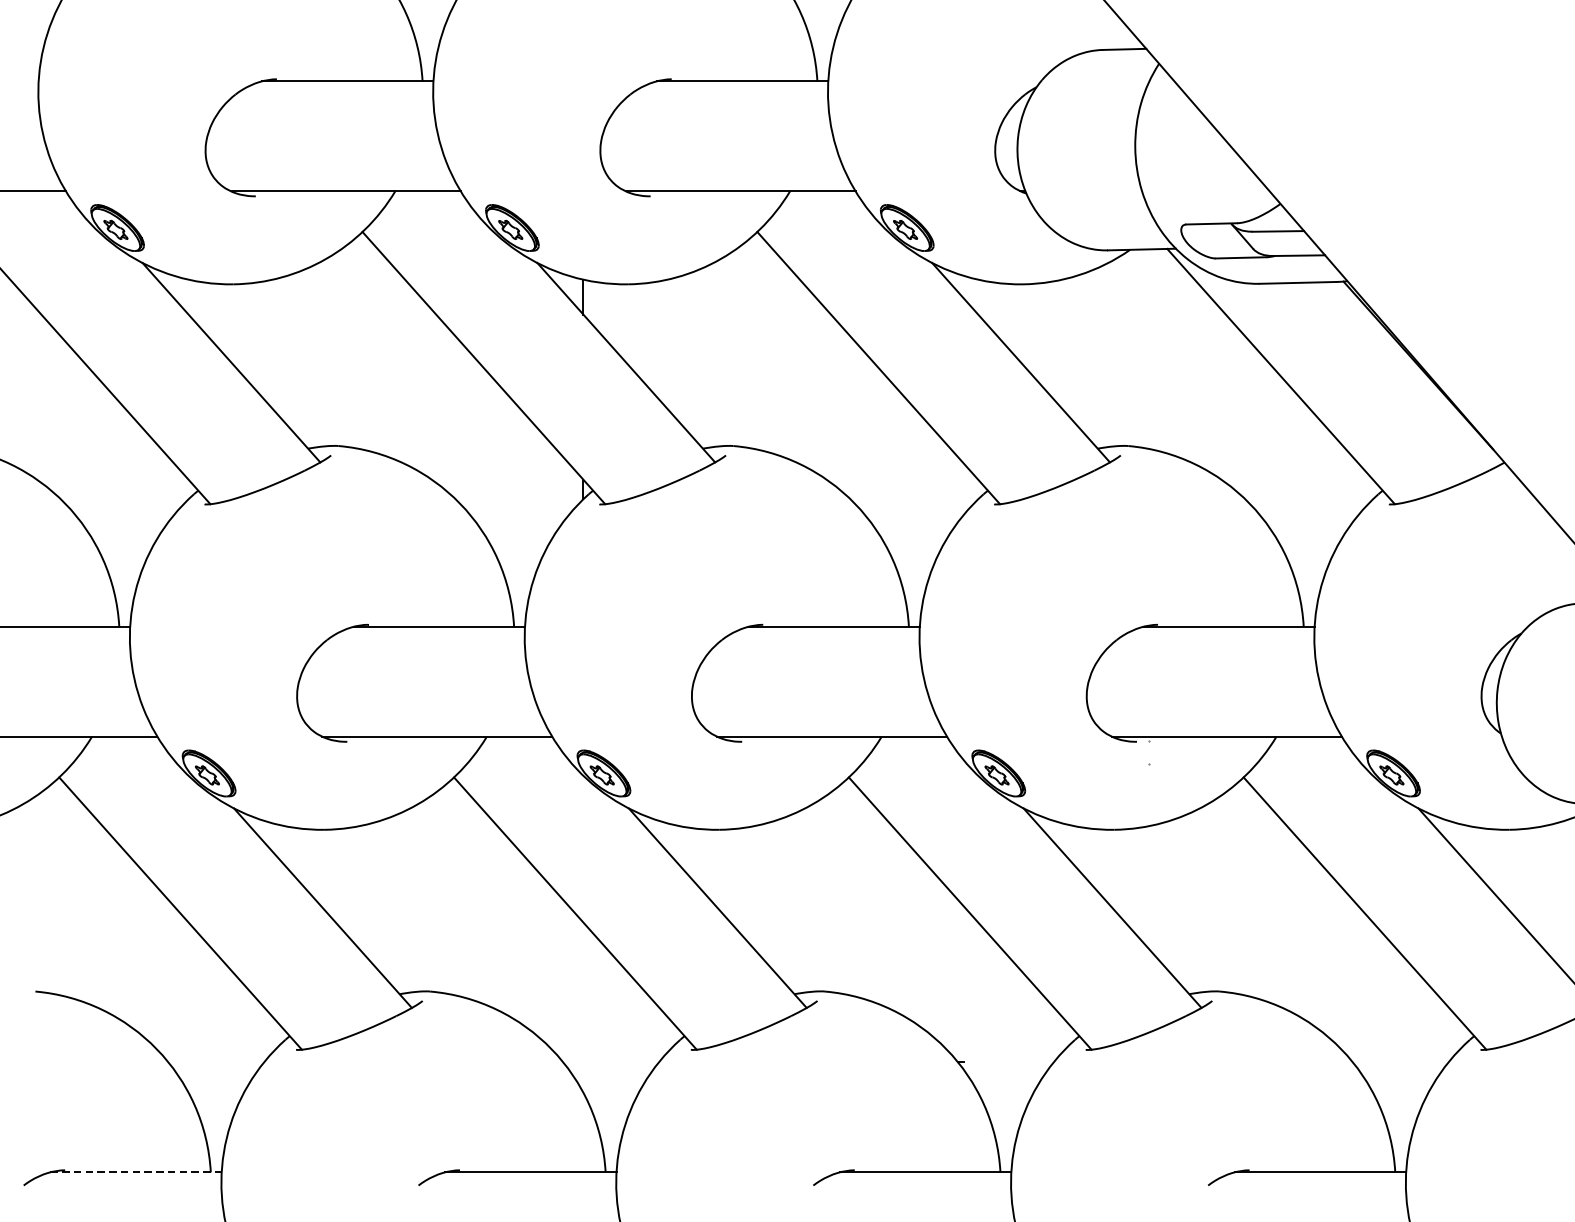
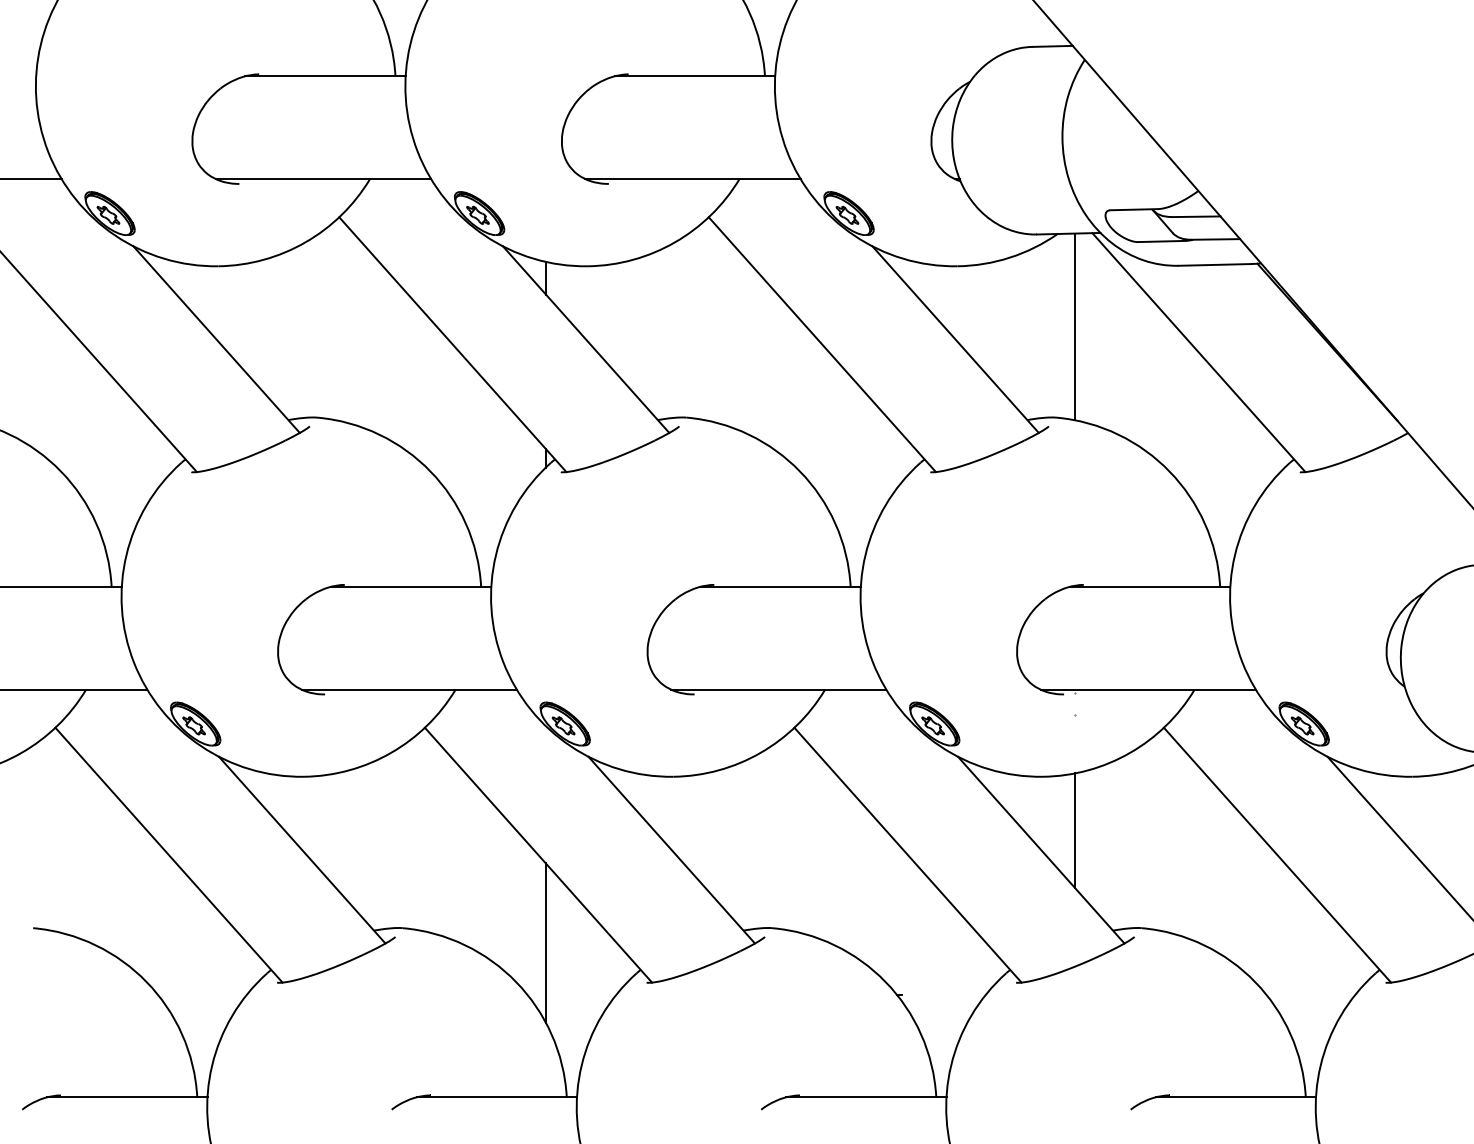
line: (1149, 348) -> (1075, 326), added
line: (1149, 887) -> (1075, 830), added
line: (582, 1006) -> (545, 942), added
line: (136, 1172) -> (127, 1097), dashed -> solid

